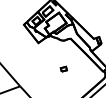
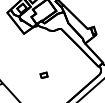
part: (63, 68) -> (43, 74), moved

